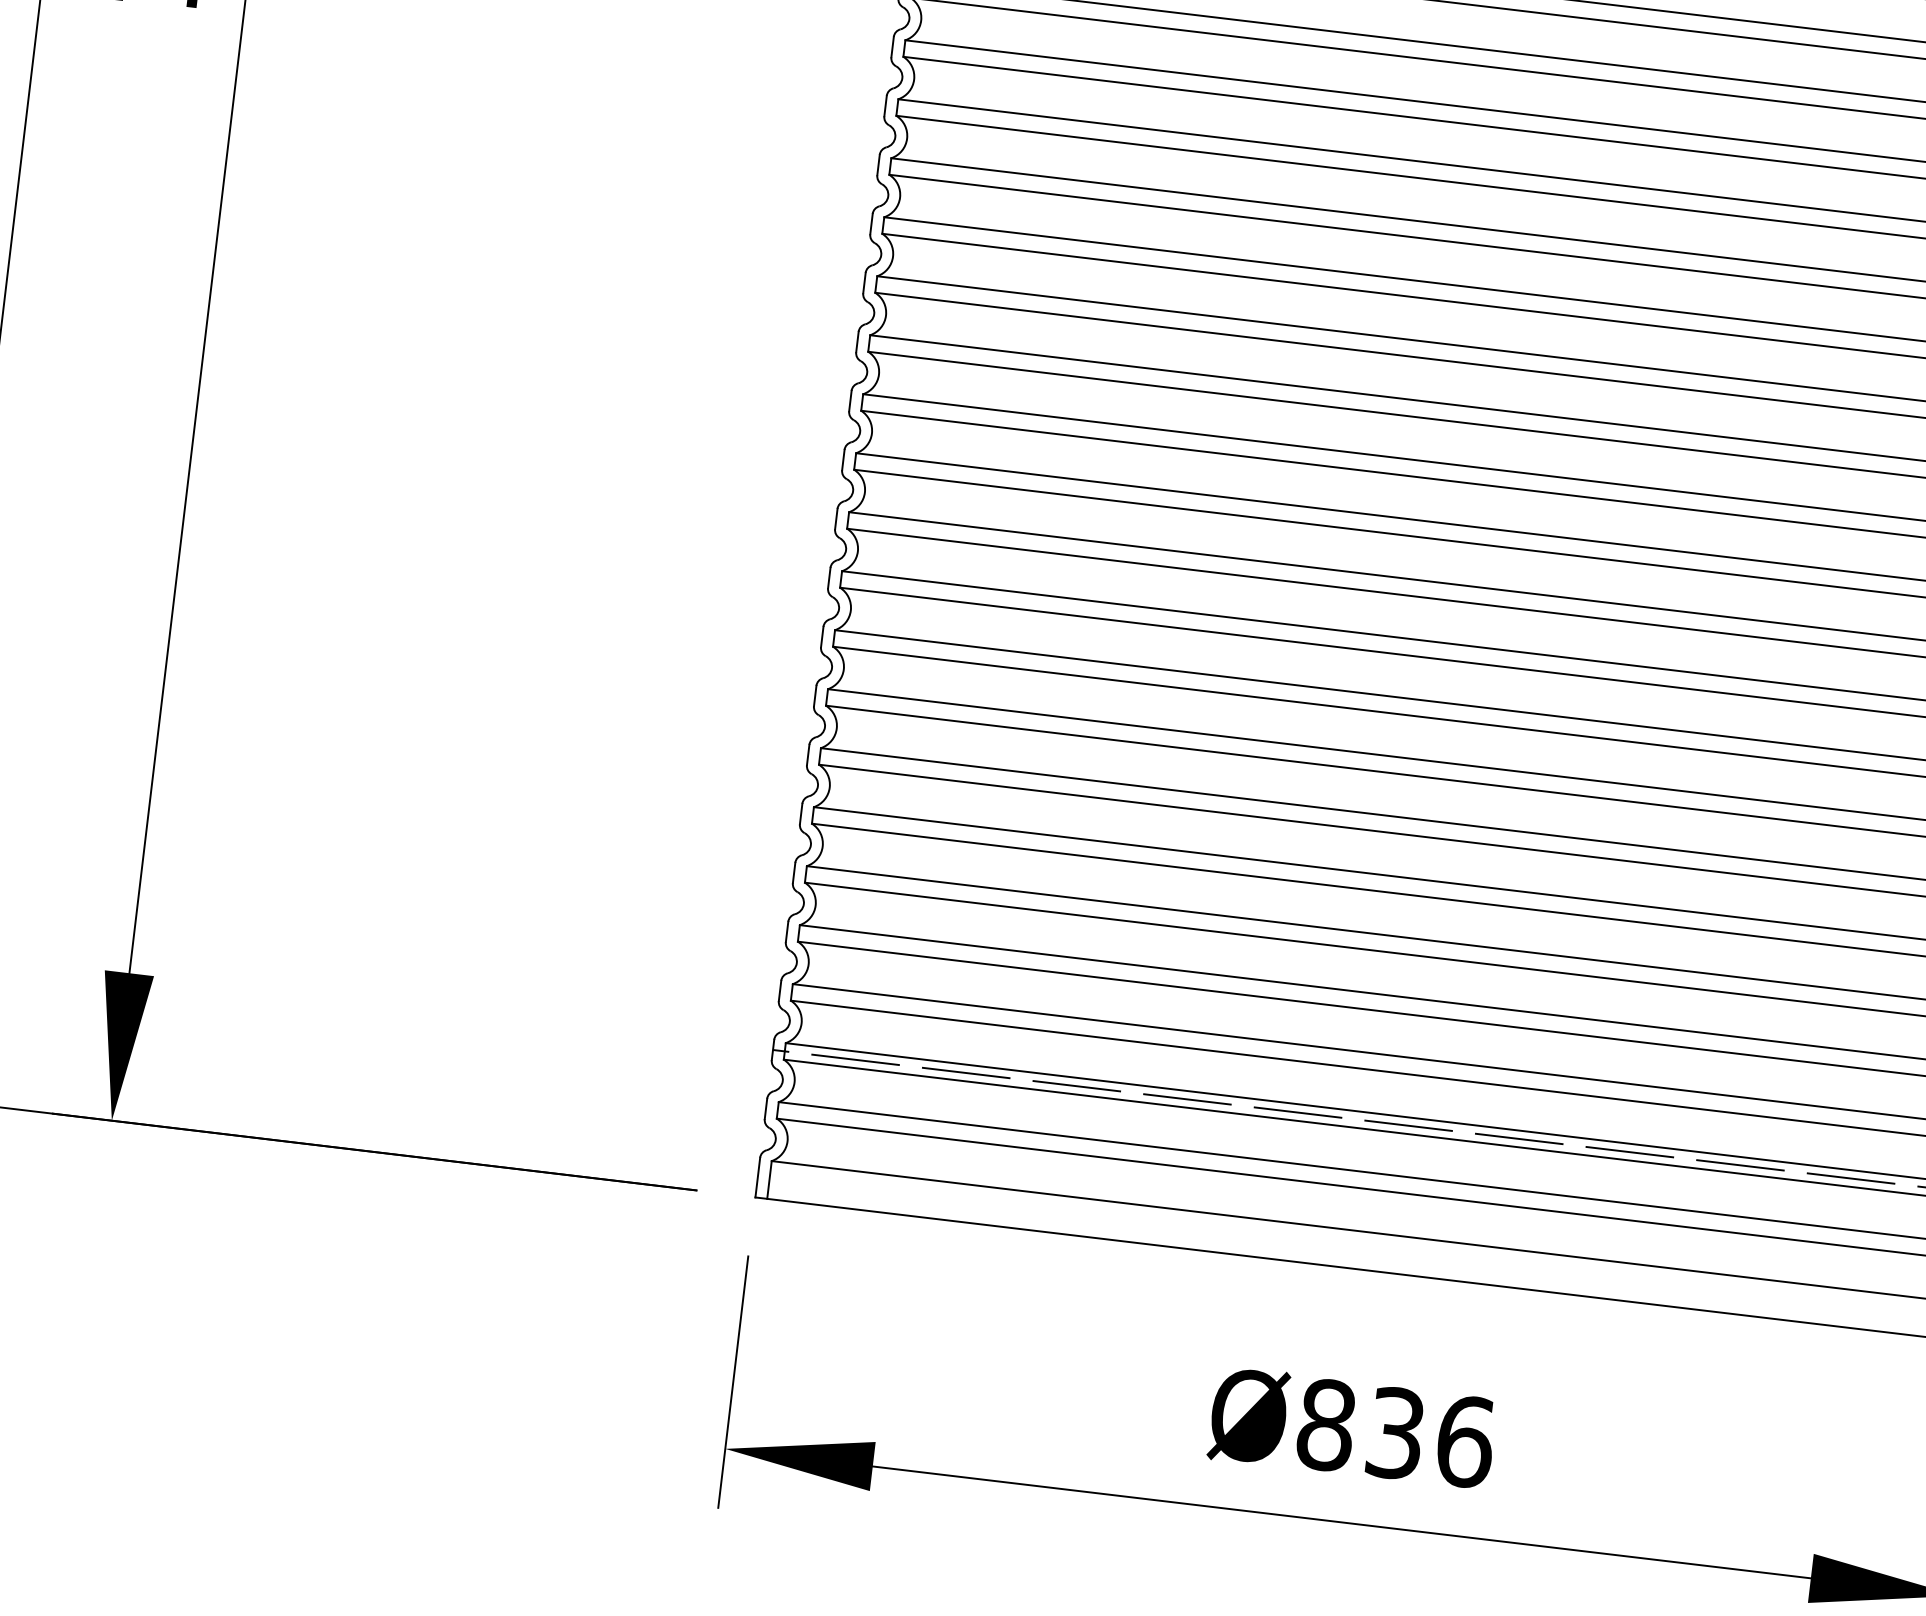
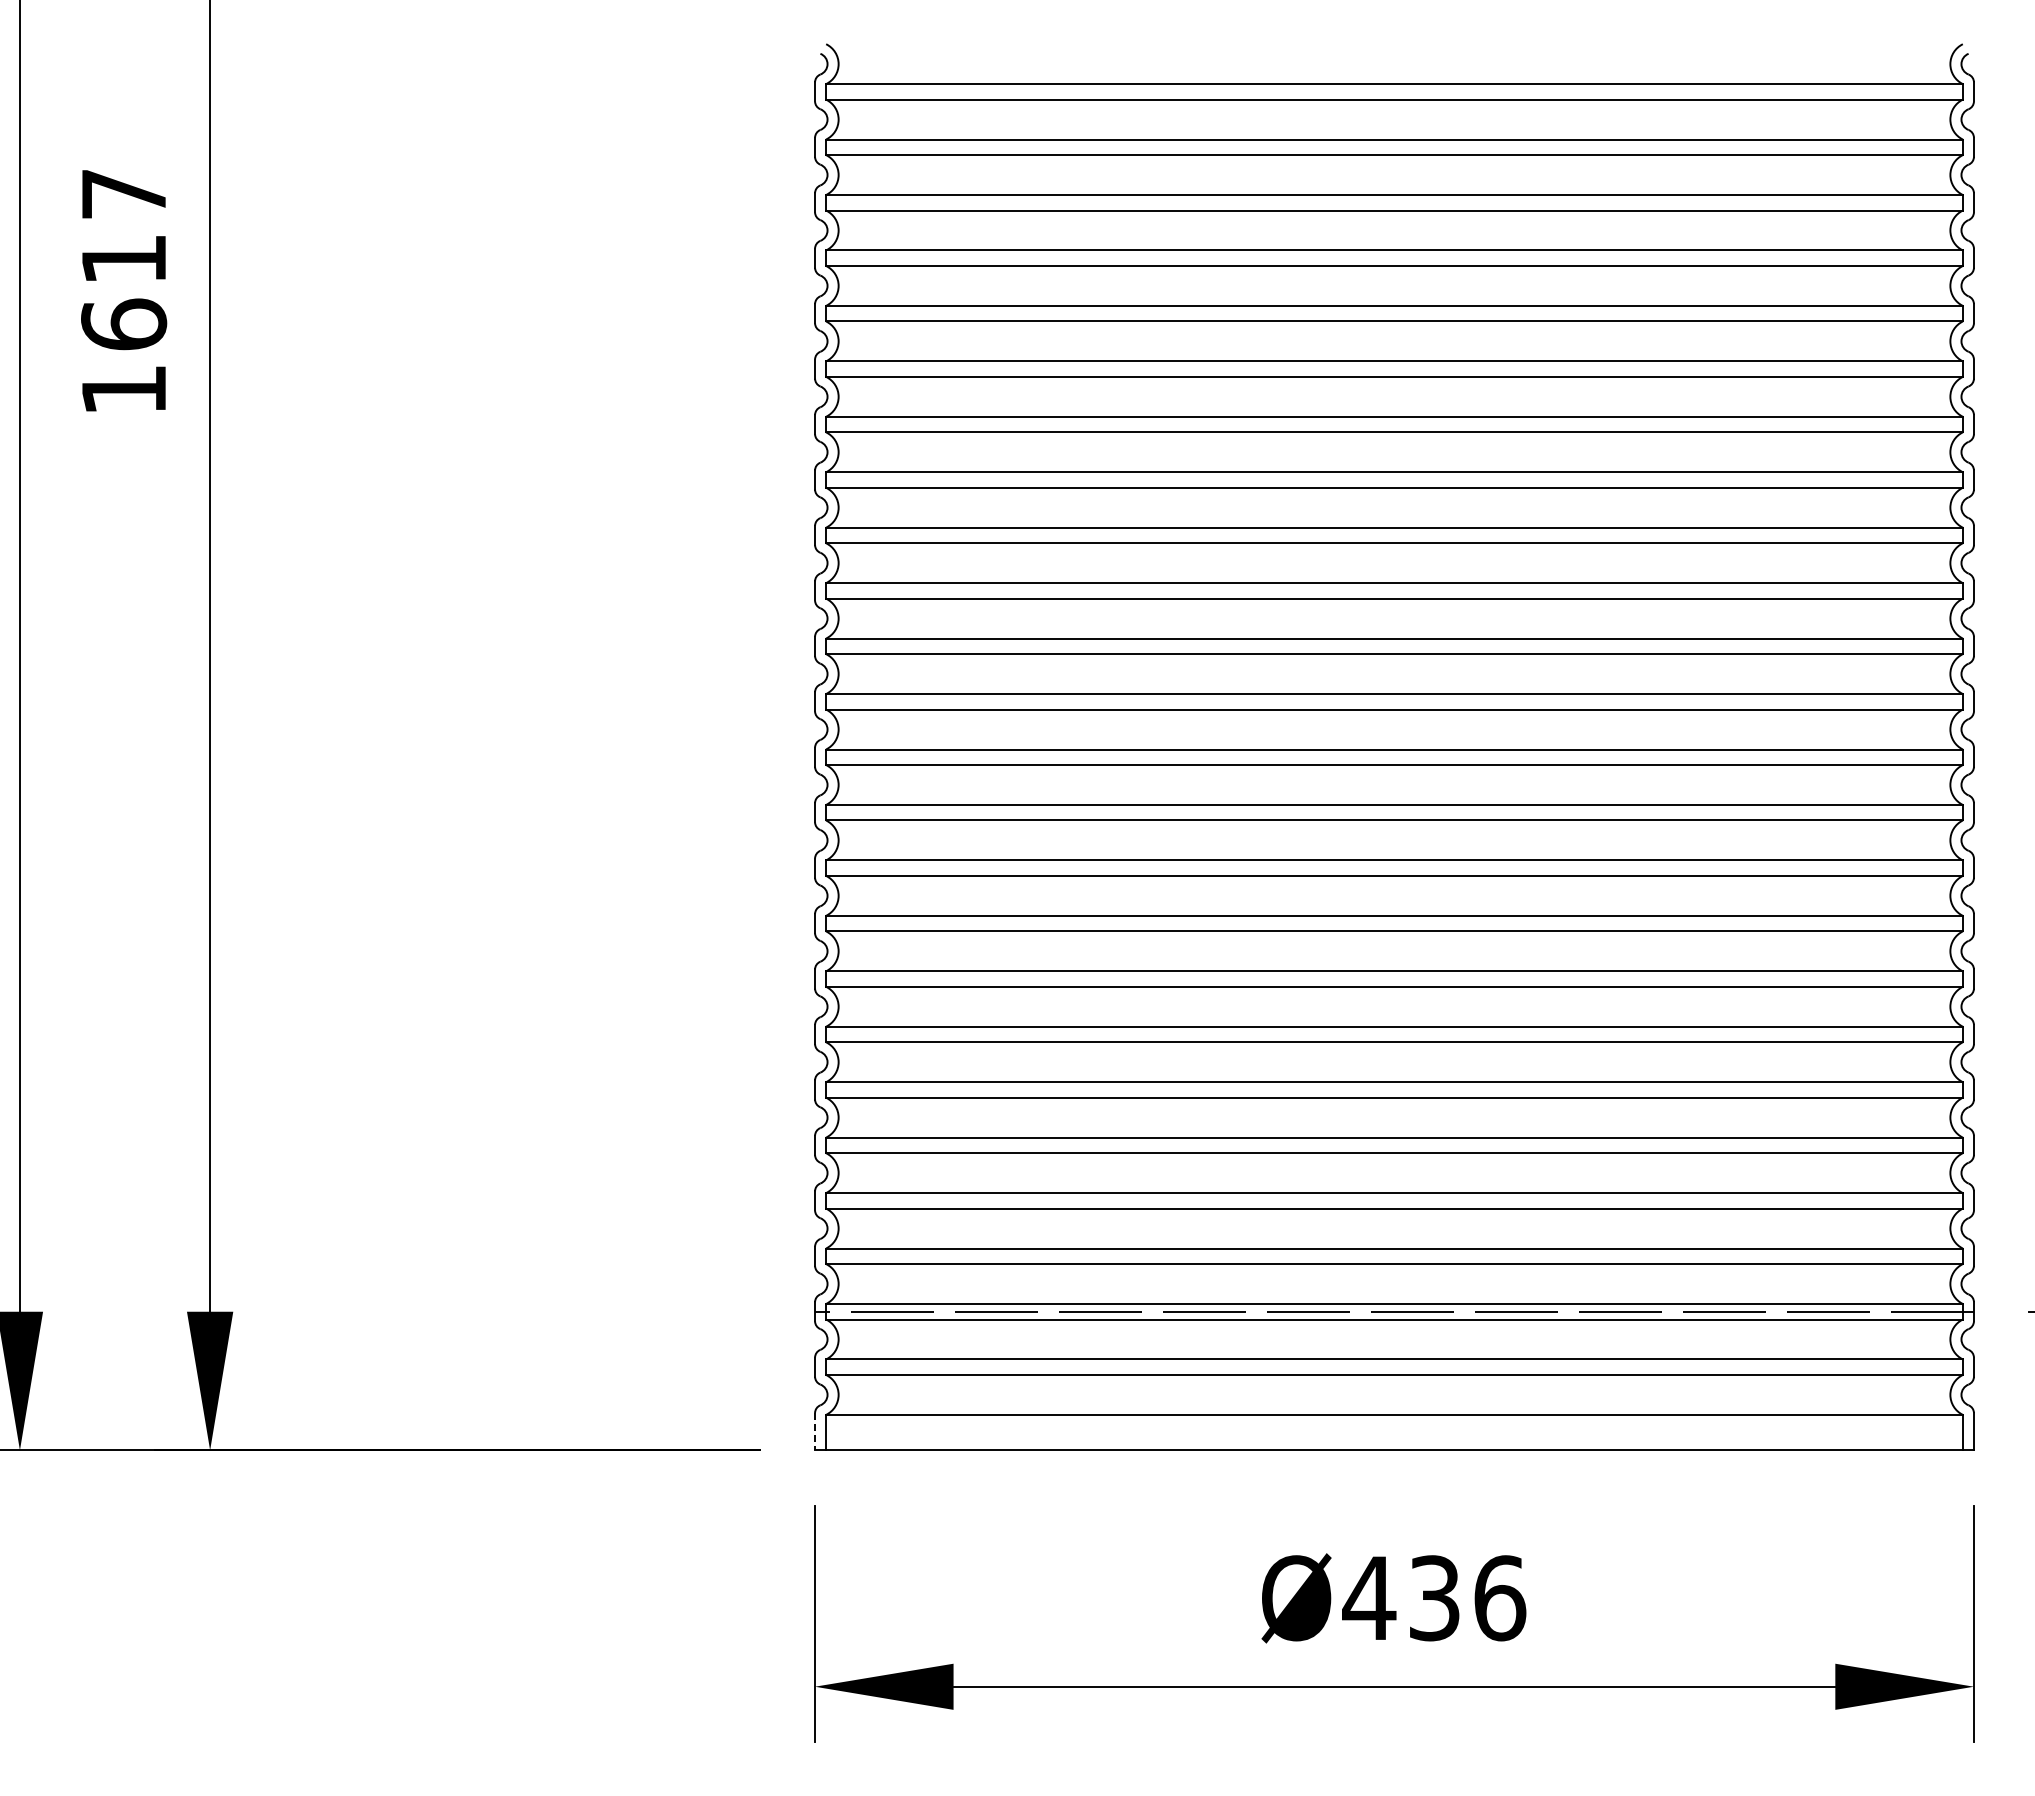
line: (758, 1177) -> (815, 1431), solid -> dashed
text: (1326, 1425) -> (1369, 1598), Ø836 -> Ø436

